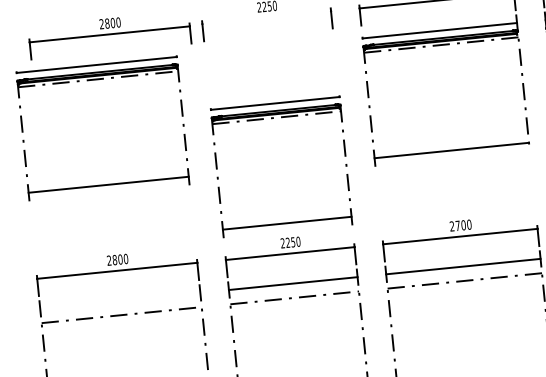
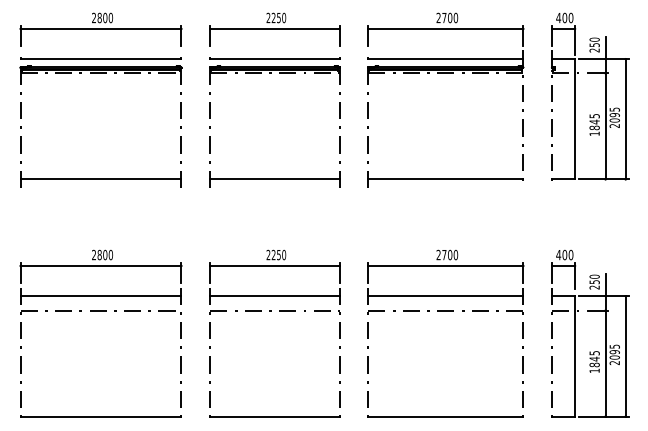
line: (266, 17) -> (274, 28), added
part: (109, 34) -> (100, 29), moved
part: (273, 118) -> (271, 73), moved
line: (119, 301) -> (100, 296), added

